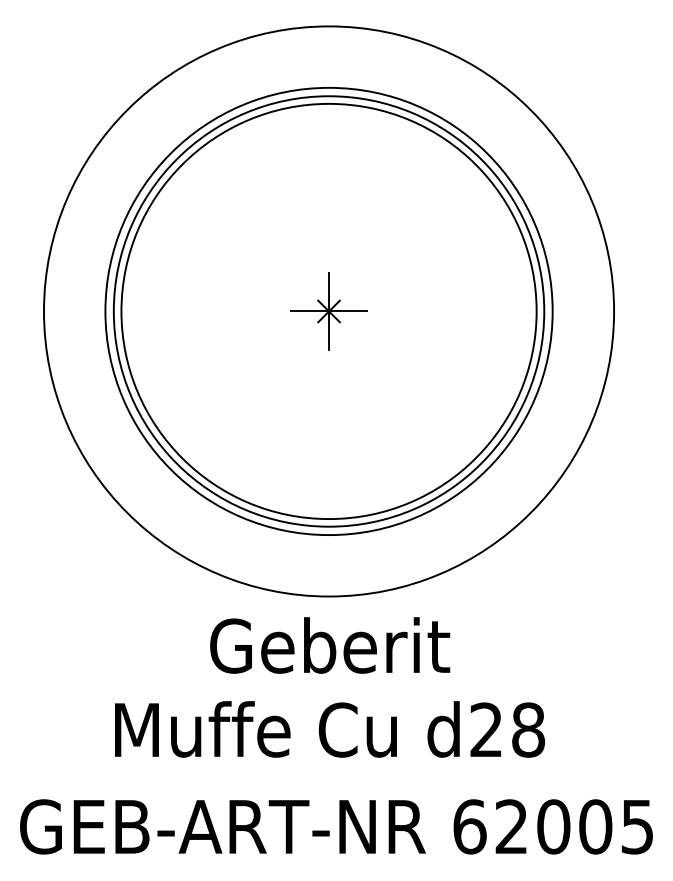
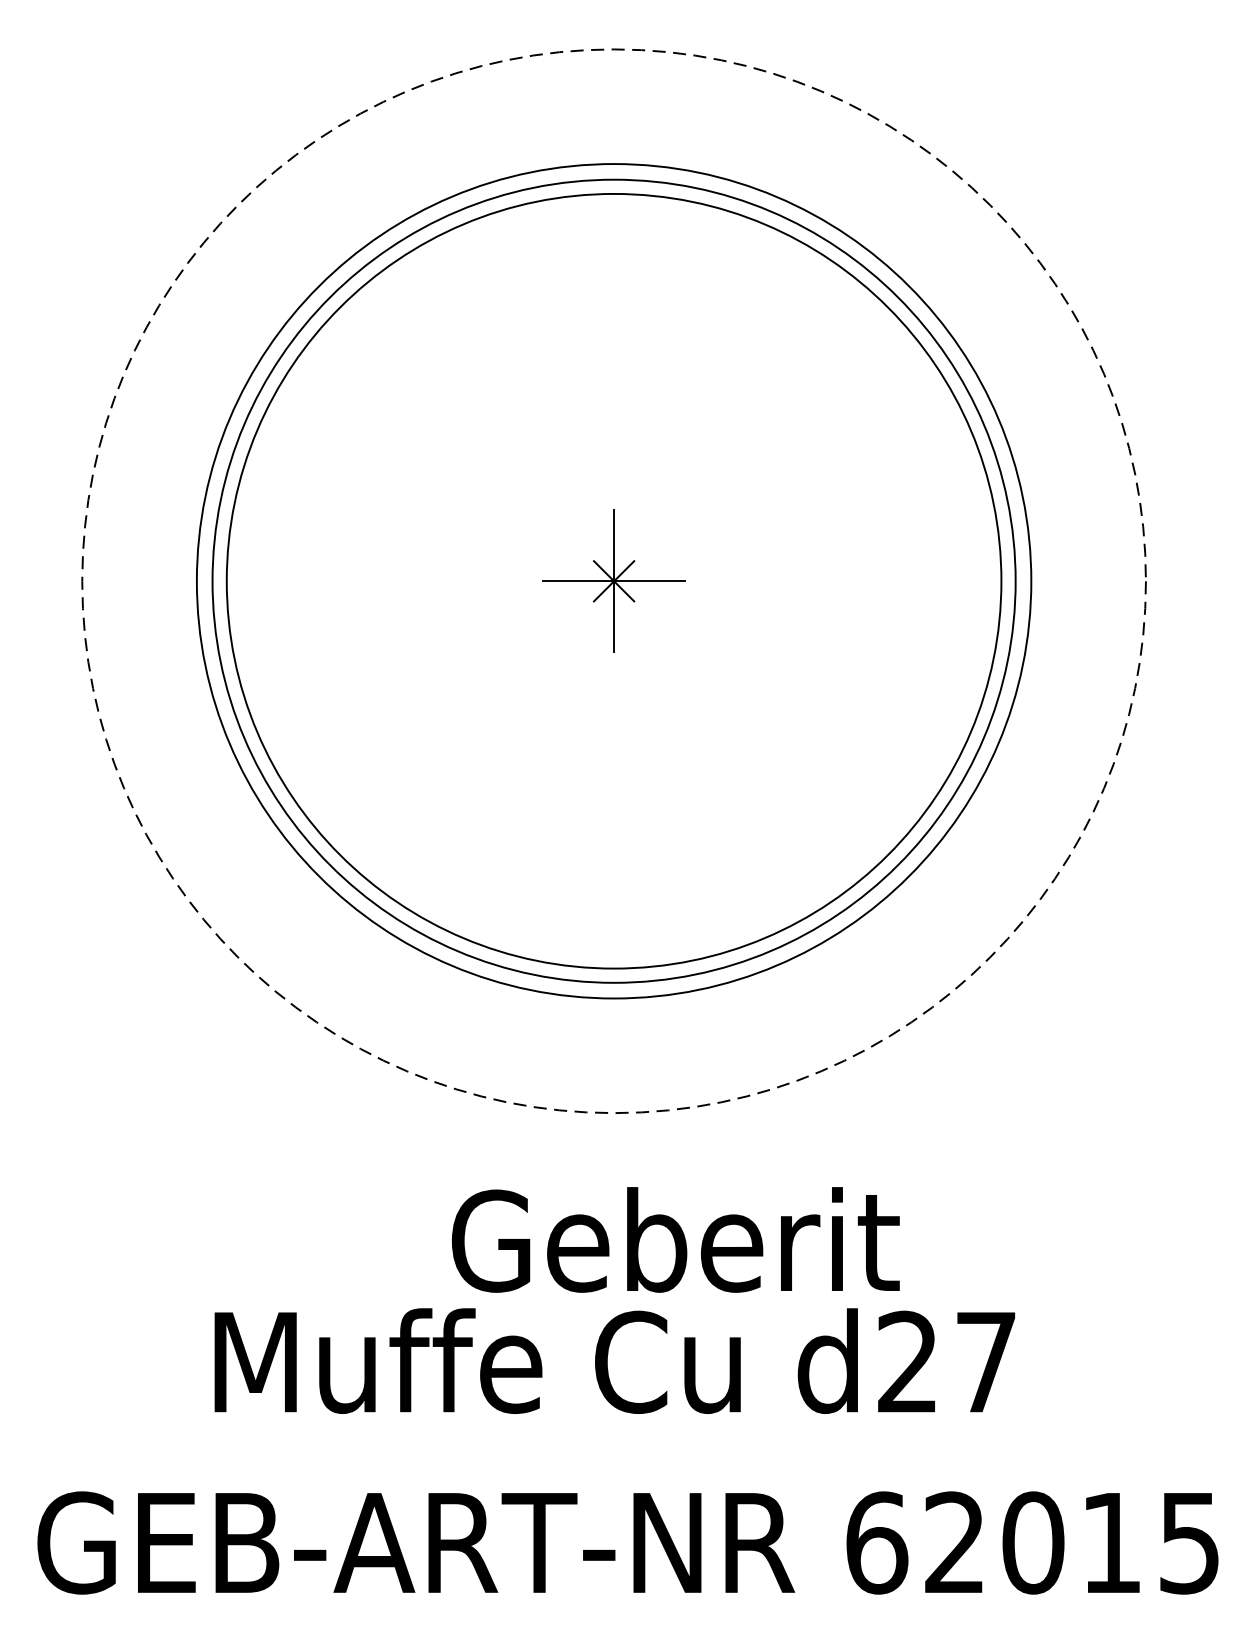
circle: (329, 311) -> (614, 581), solid -> dashed
text: (330, 645) -> (676, 1239), moved
text: (528, 729) -> (986, 1361), d28 -> d27
text: (595, 826) -> (1111, 1542), 62005 -> 62015

